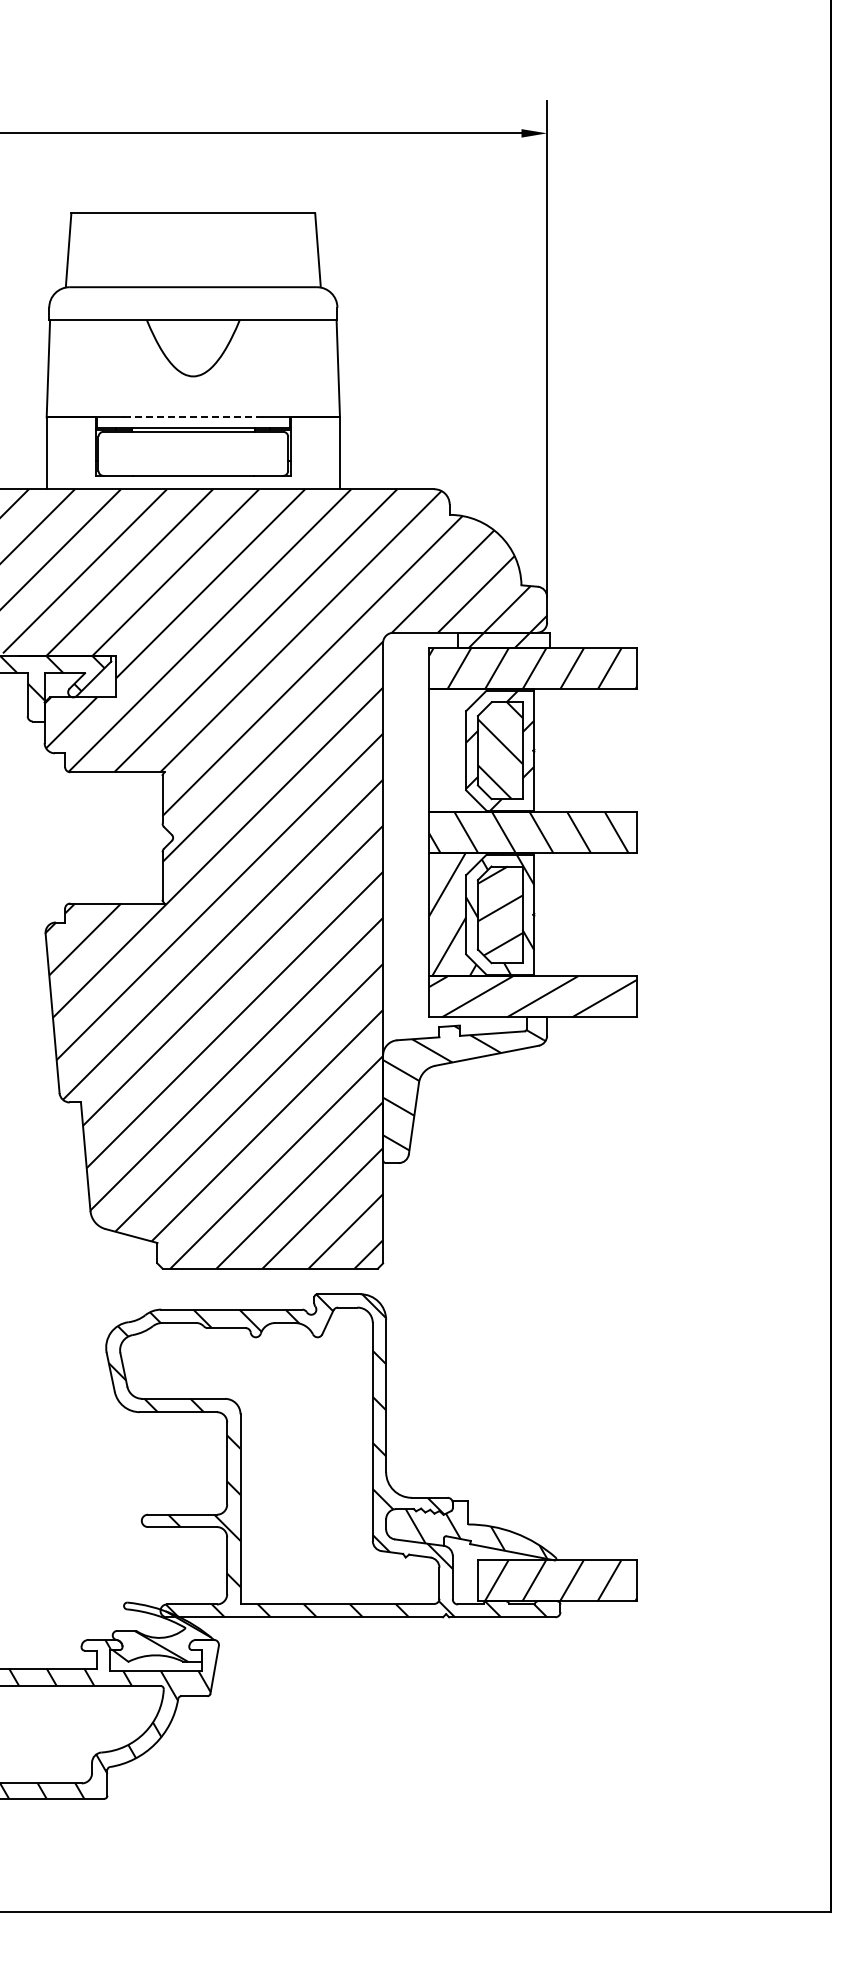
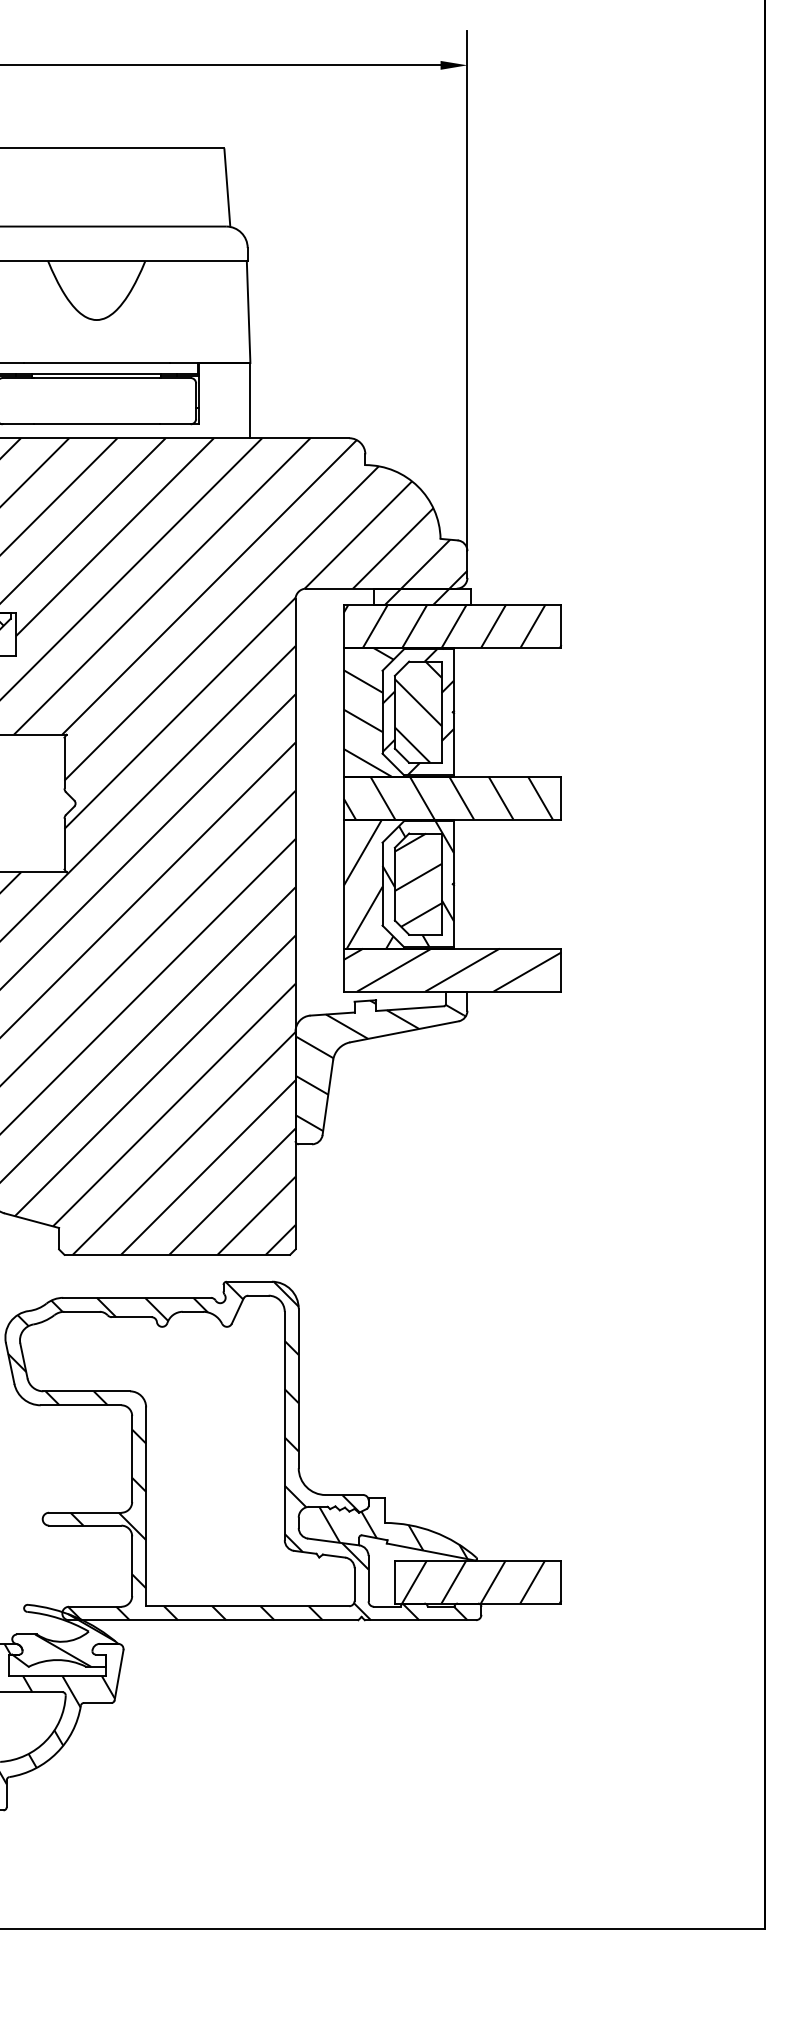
line: (193, 417) -> (96, 363), dashed -> solid
hatch: (476, 750) -> (393, 711), added

